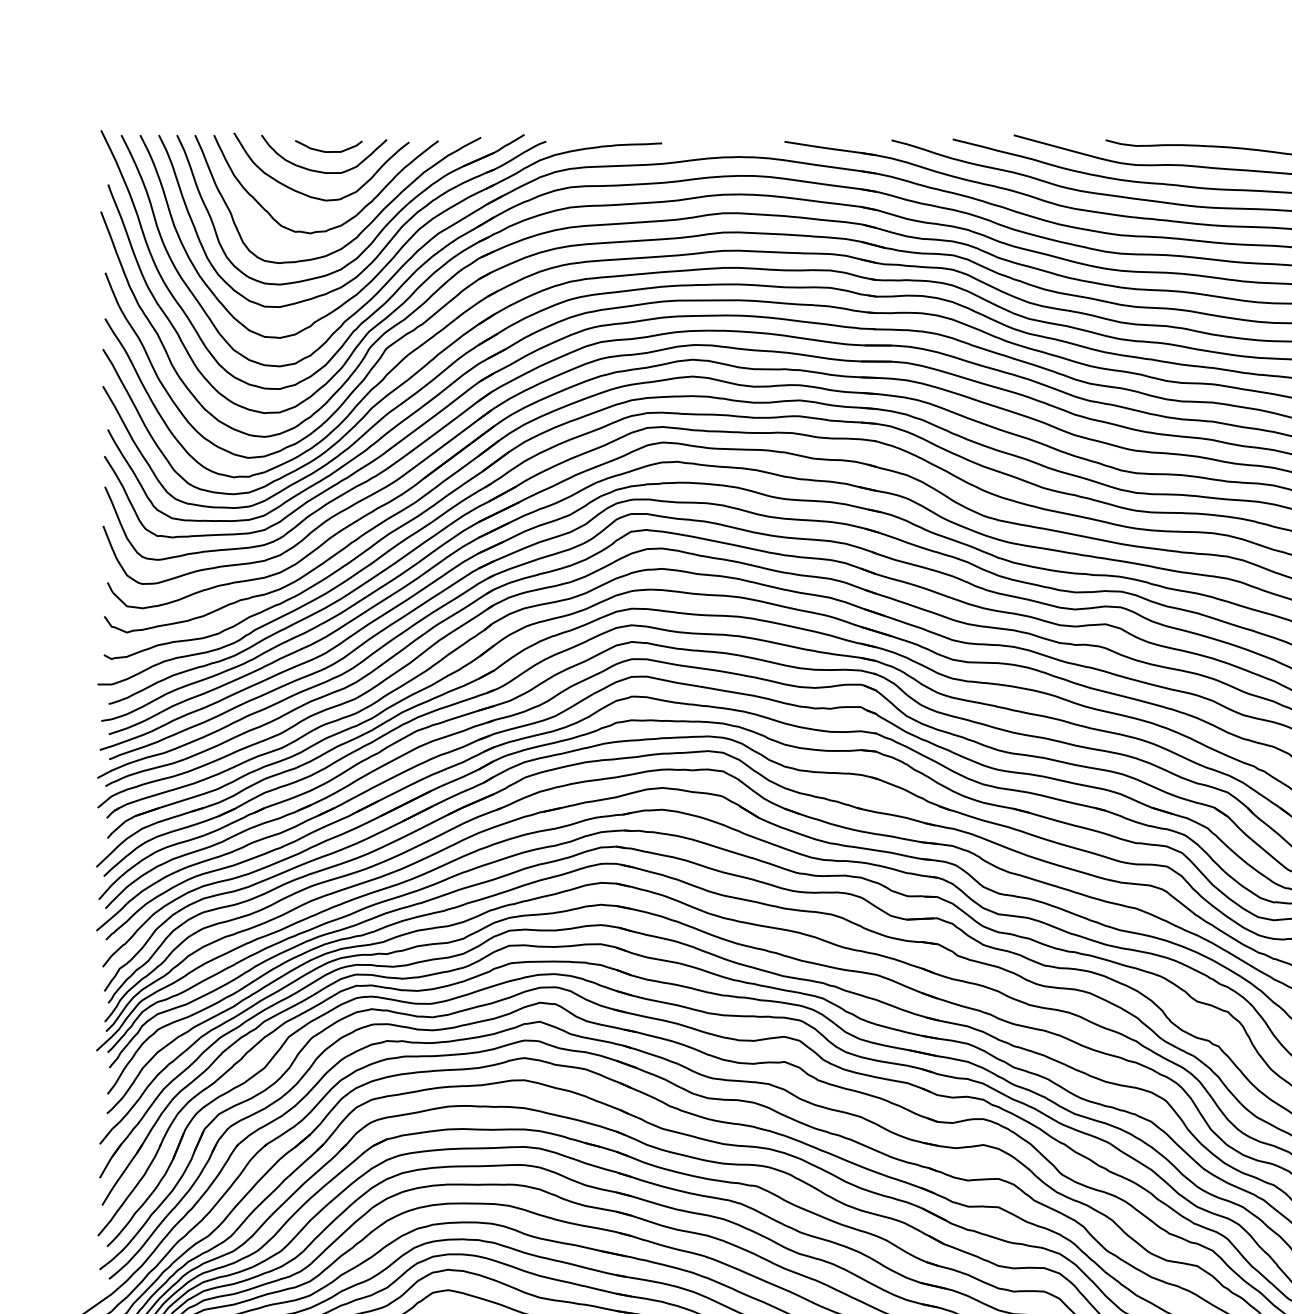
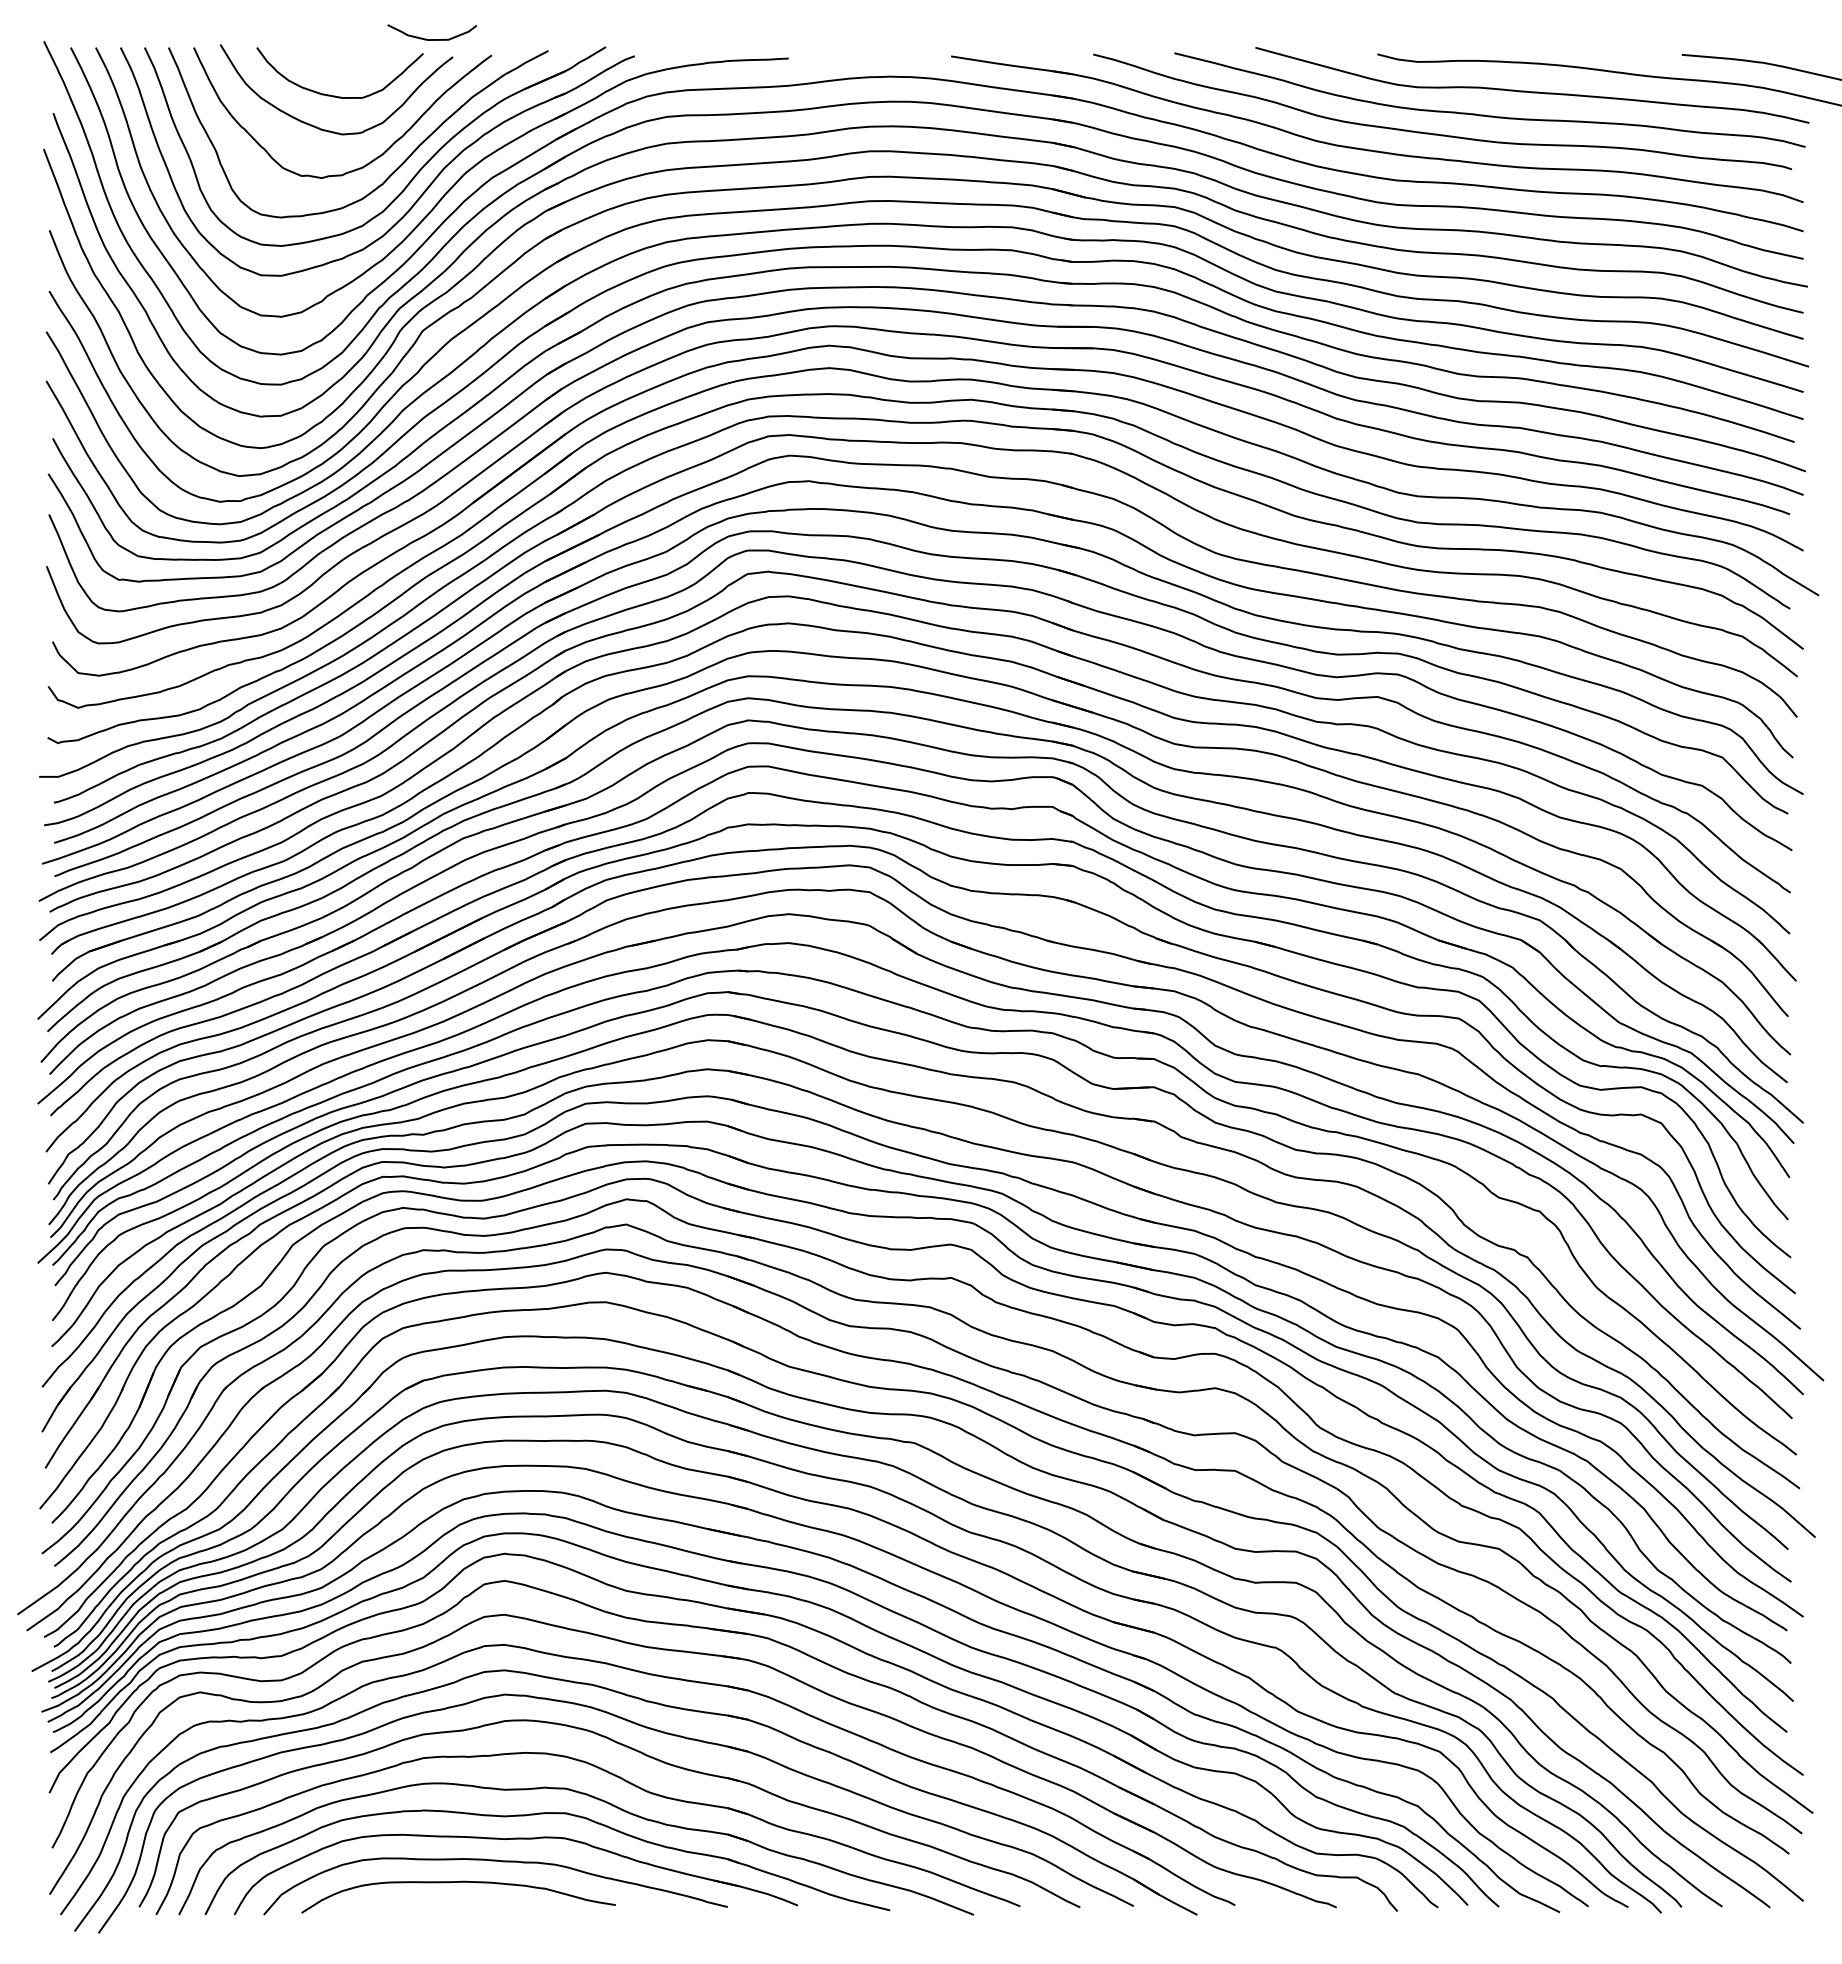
curve: (329, 151) -> (432, 39), moved

